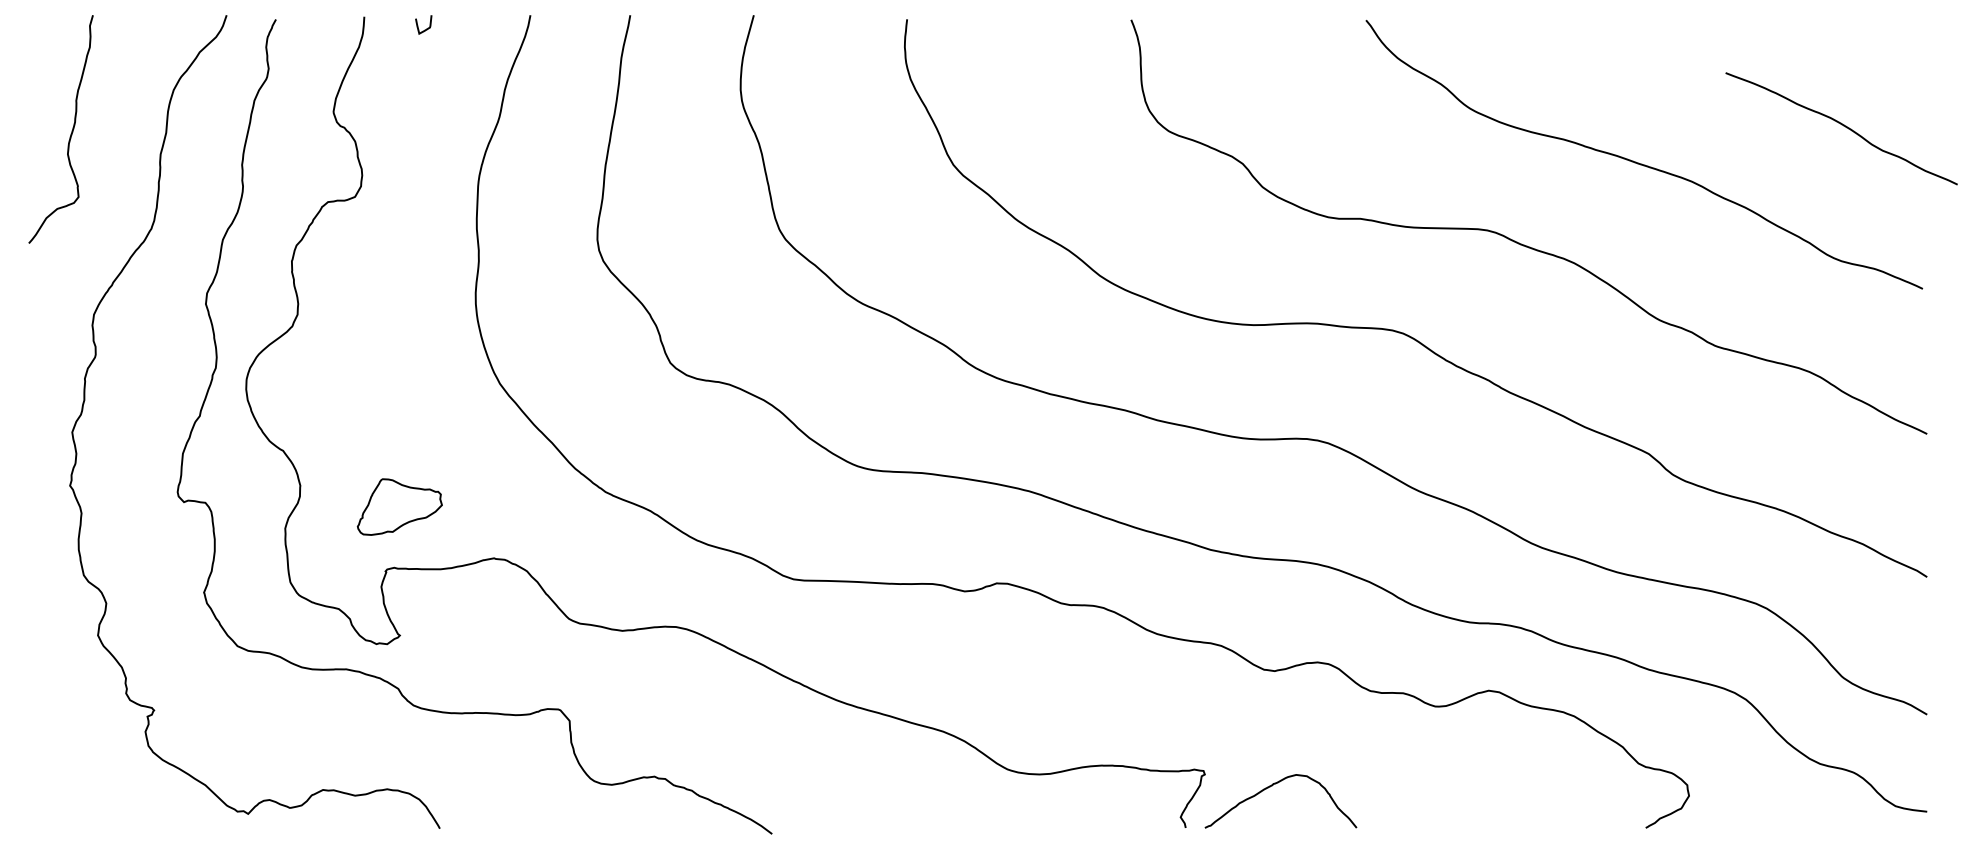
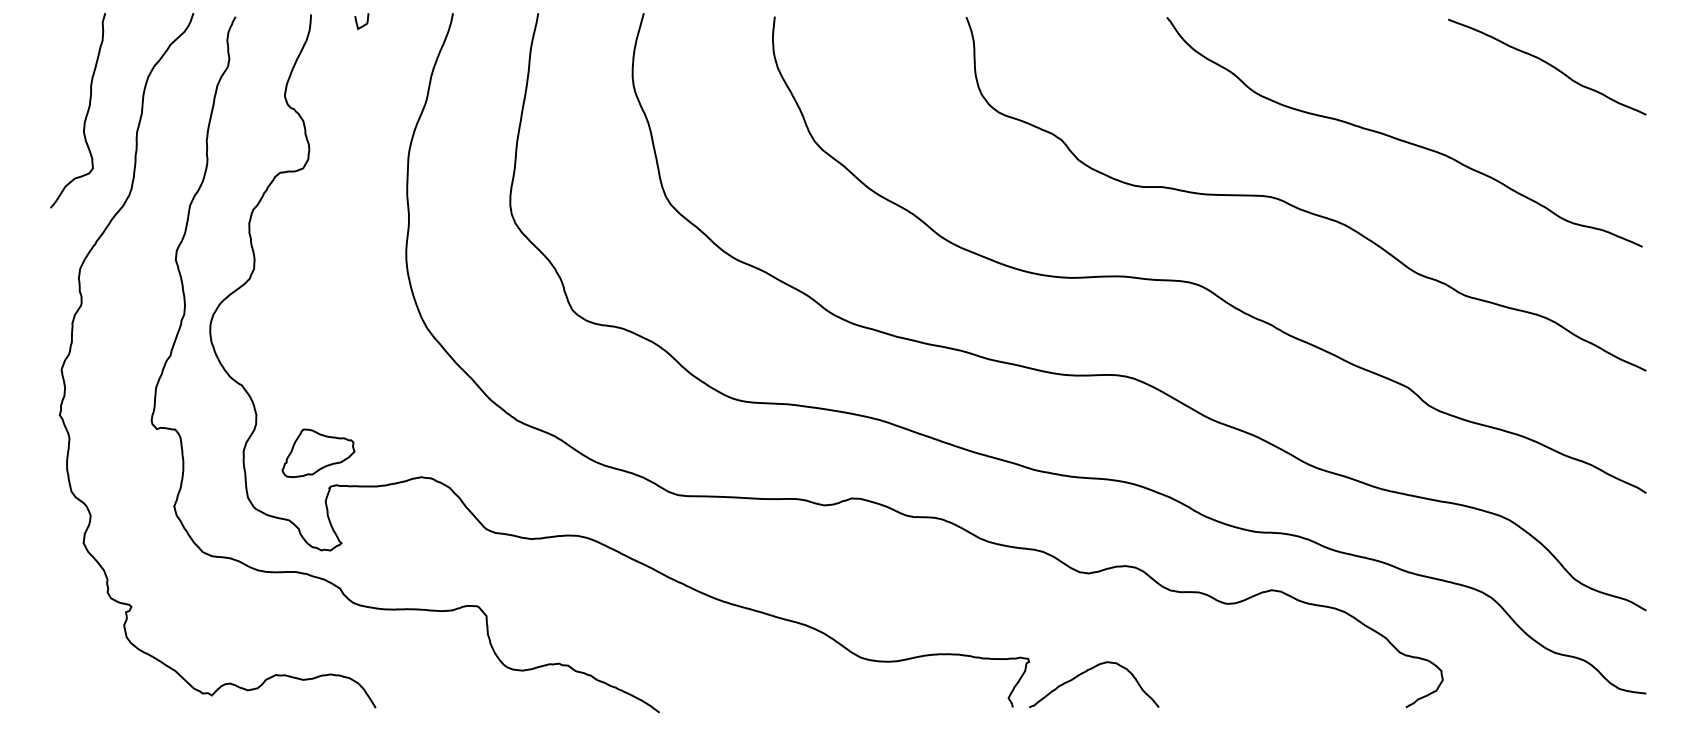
curve: (1841, 125) -> (1547, 64), moved
curve: (70, 131) -> (86, 112), moved
part: (399, 506) -> (318, 452), moved

